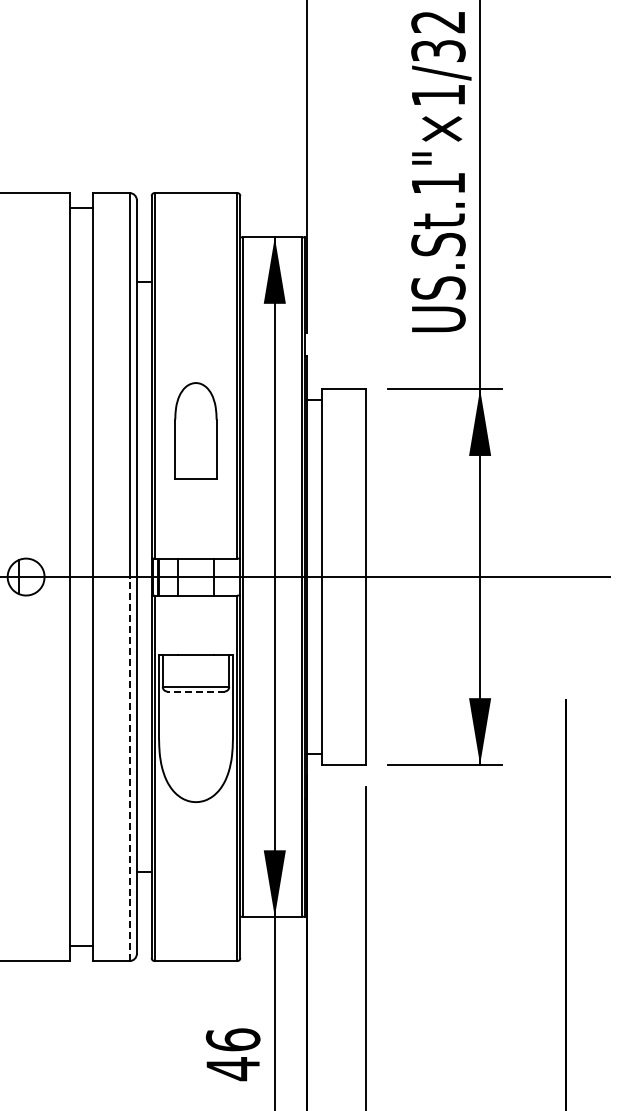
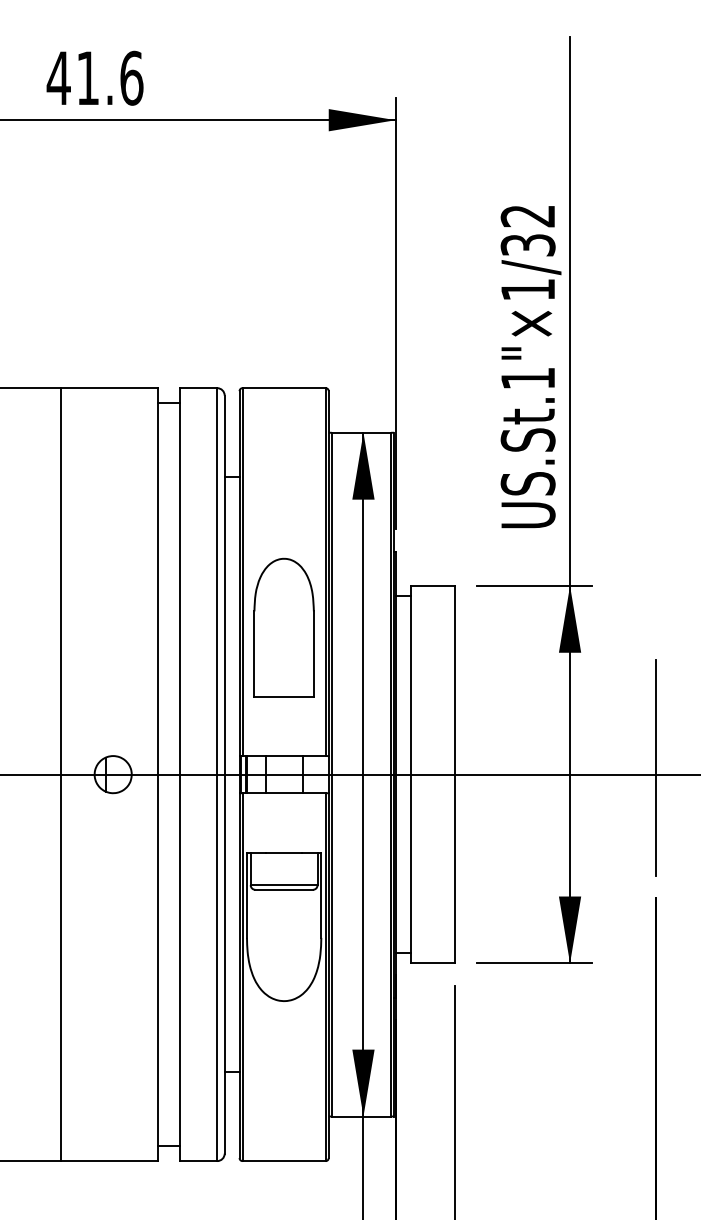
part: (195, 430) -> (283, 627), size x1.43
line: (566, 569) -> (656, 767), added
line: (196, 691) -> (284, 889), dashed -> solid
line: (129, 768) -> (217, 967), dashed -> solid

